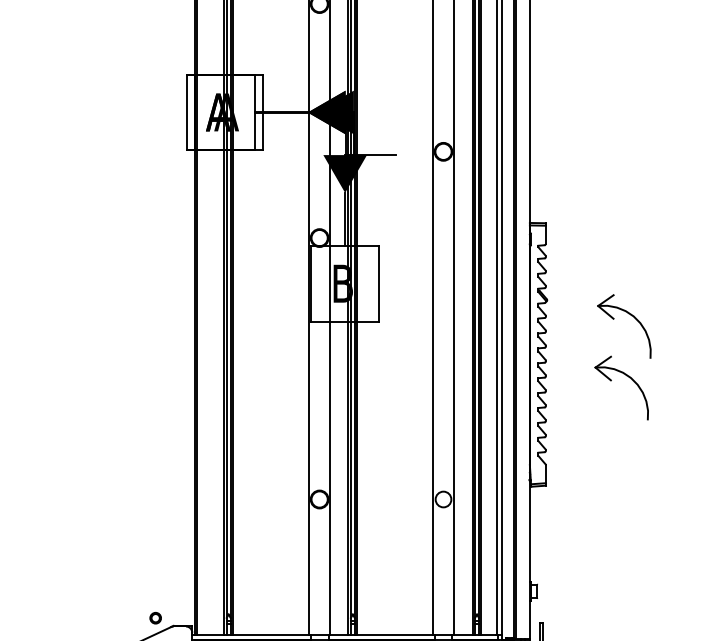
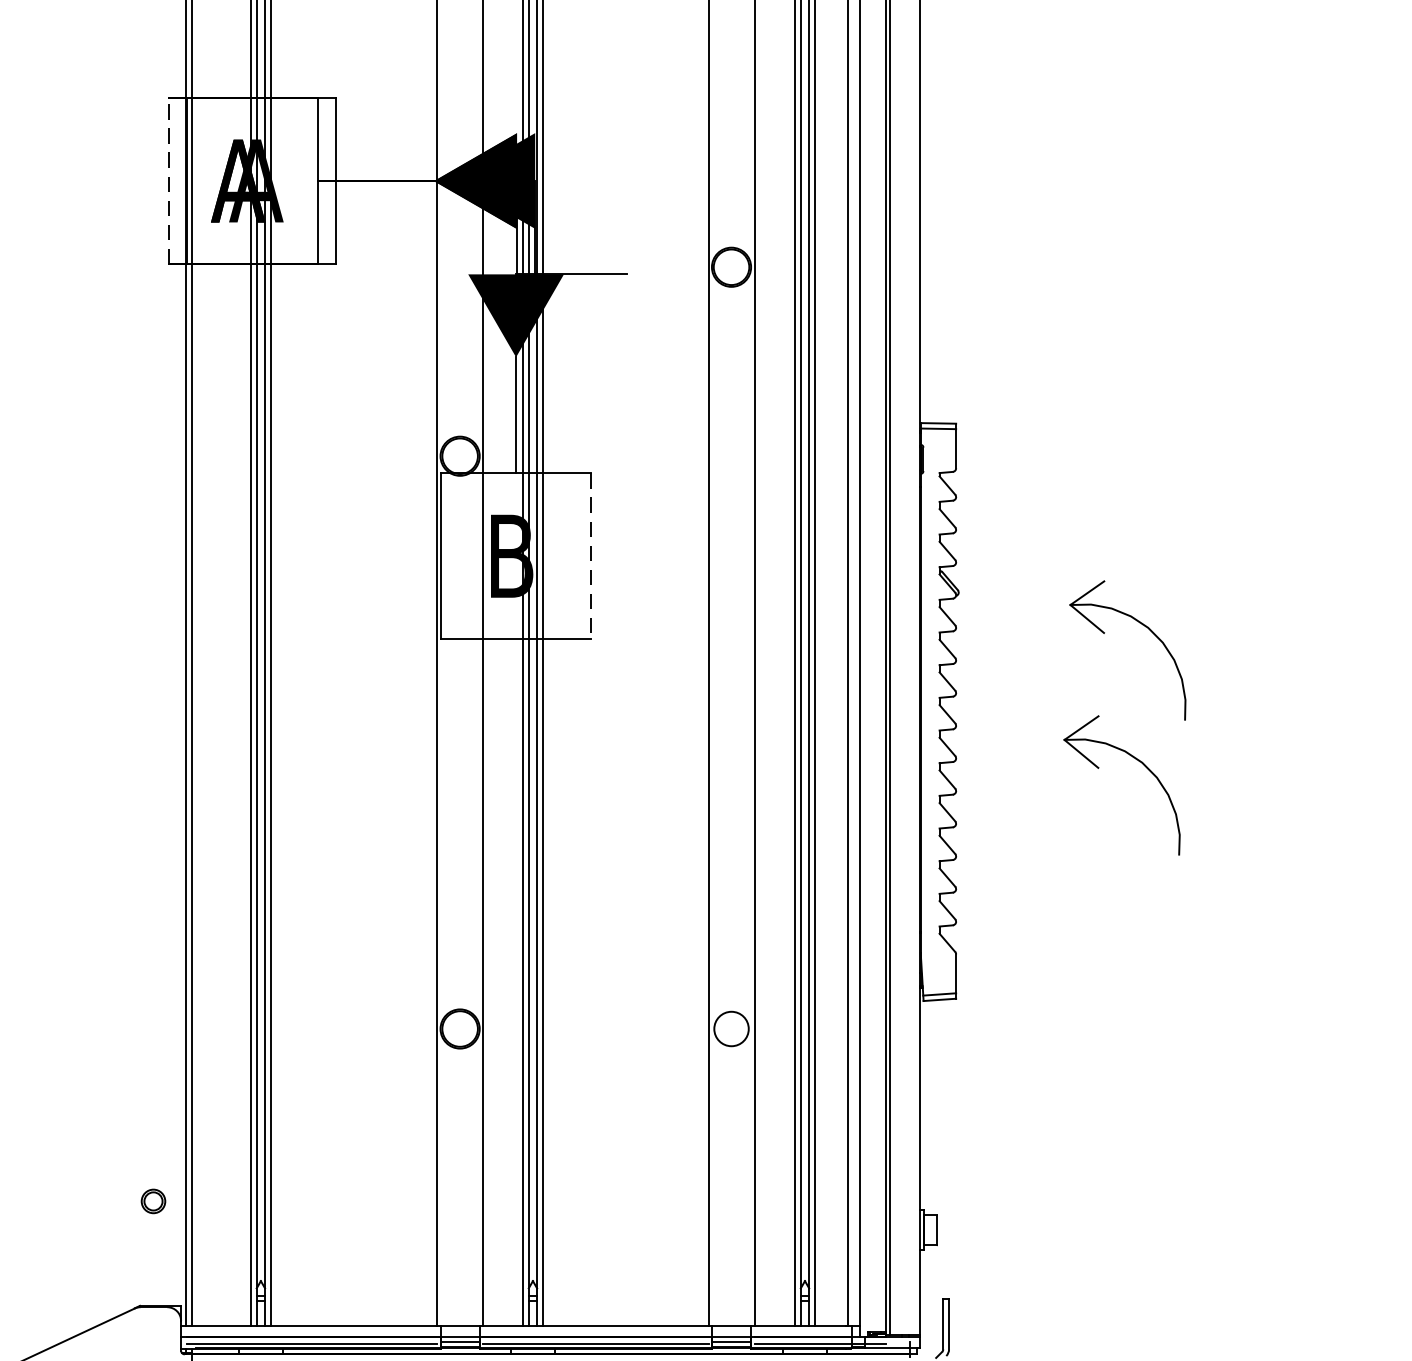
line: (186, 112) -> (168, 181), solid -> dashed
line: (379, 283) -> (591, 555), solid -> dashed
part: (155, 618) -> (153, 1202), moved

